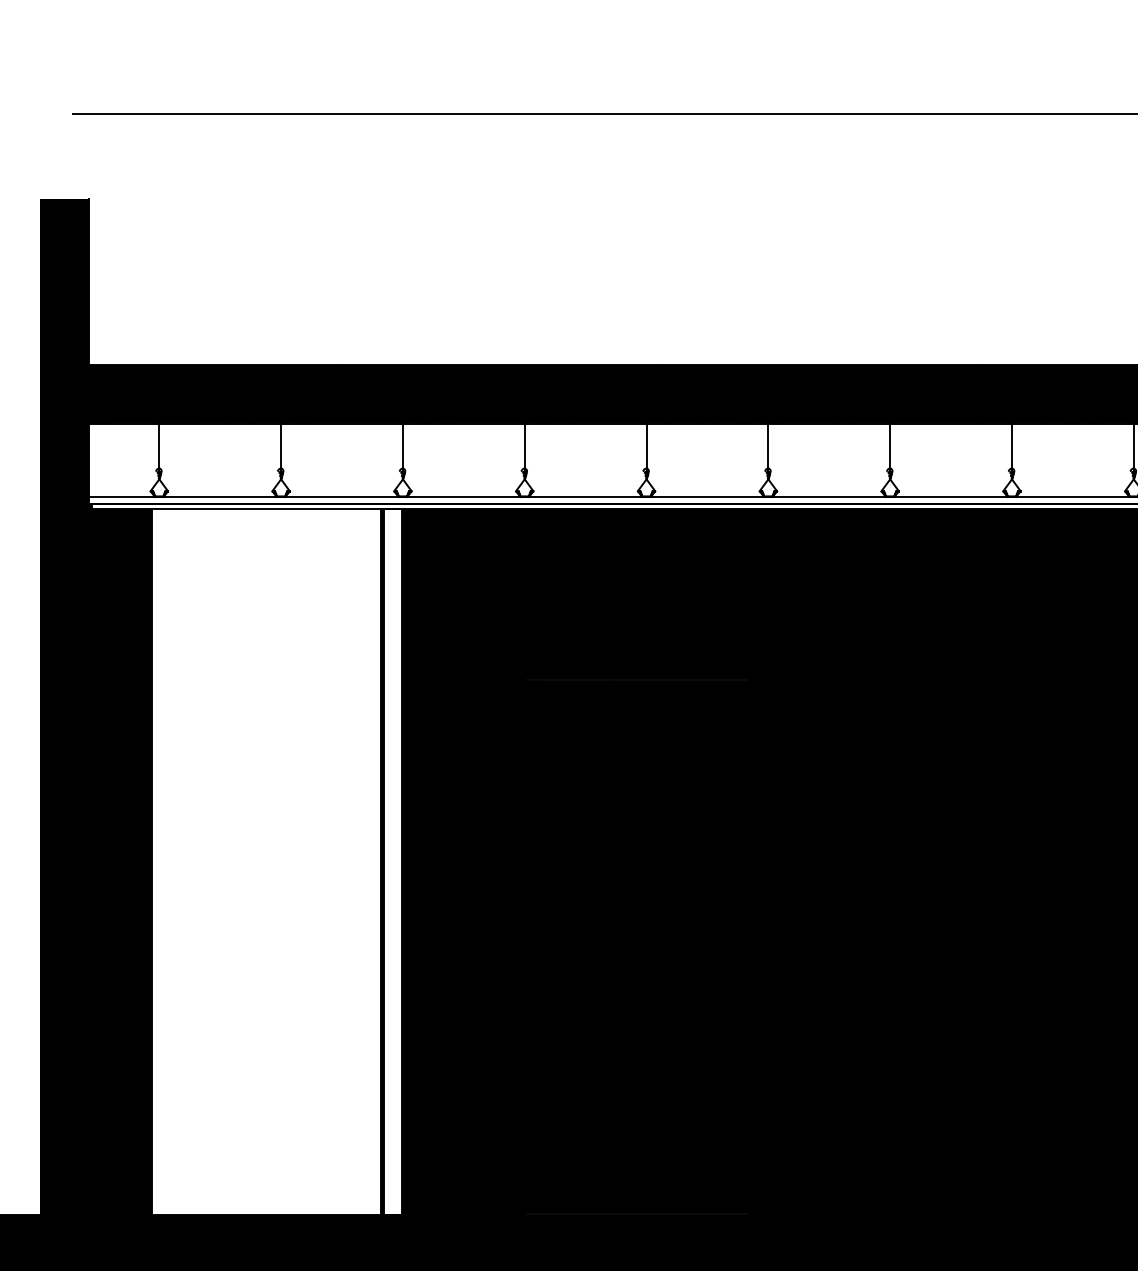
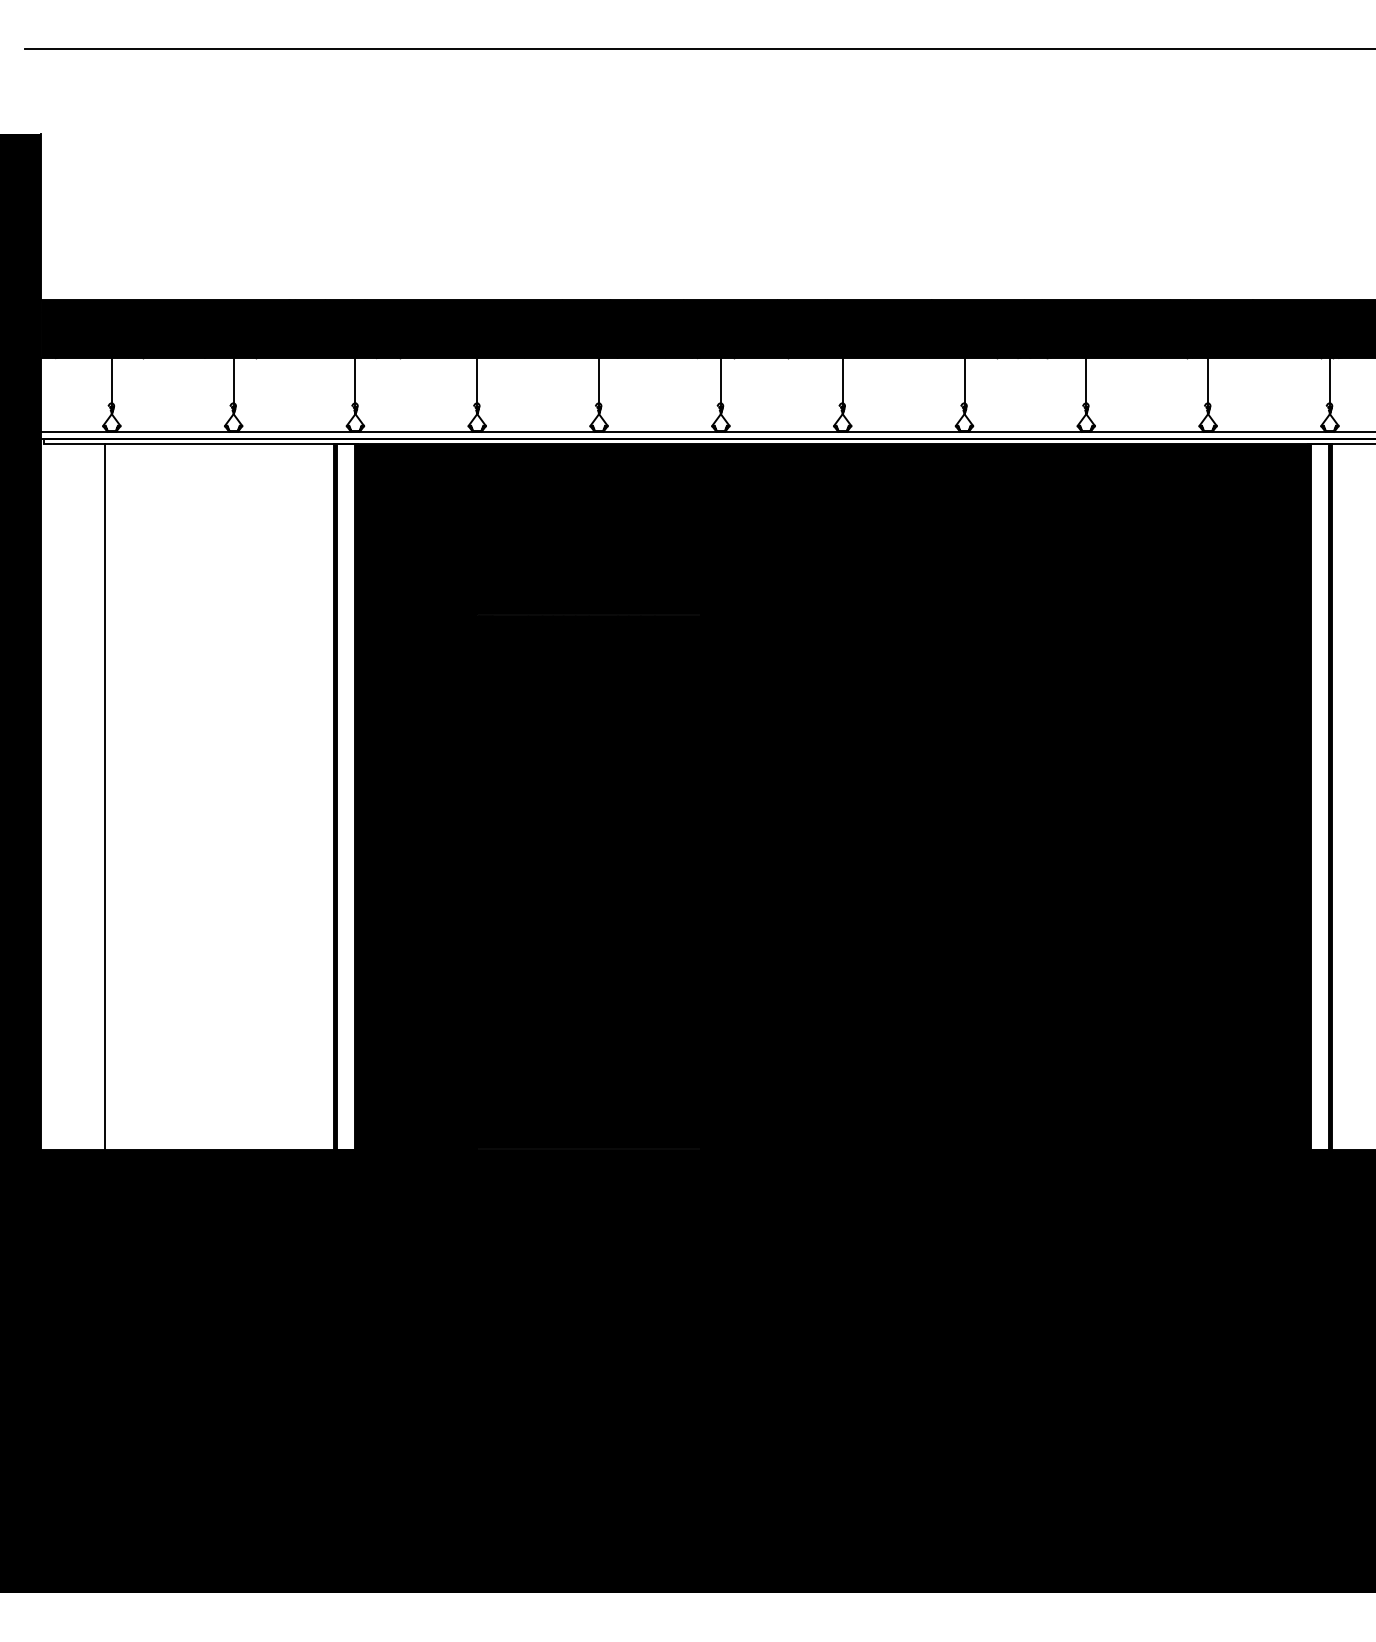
fill: (119, 859) -> (72, 794), removed

